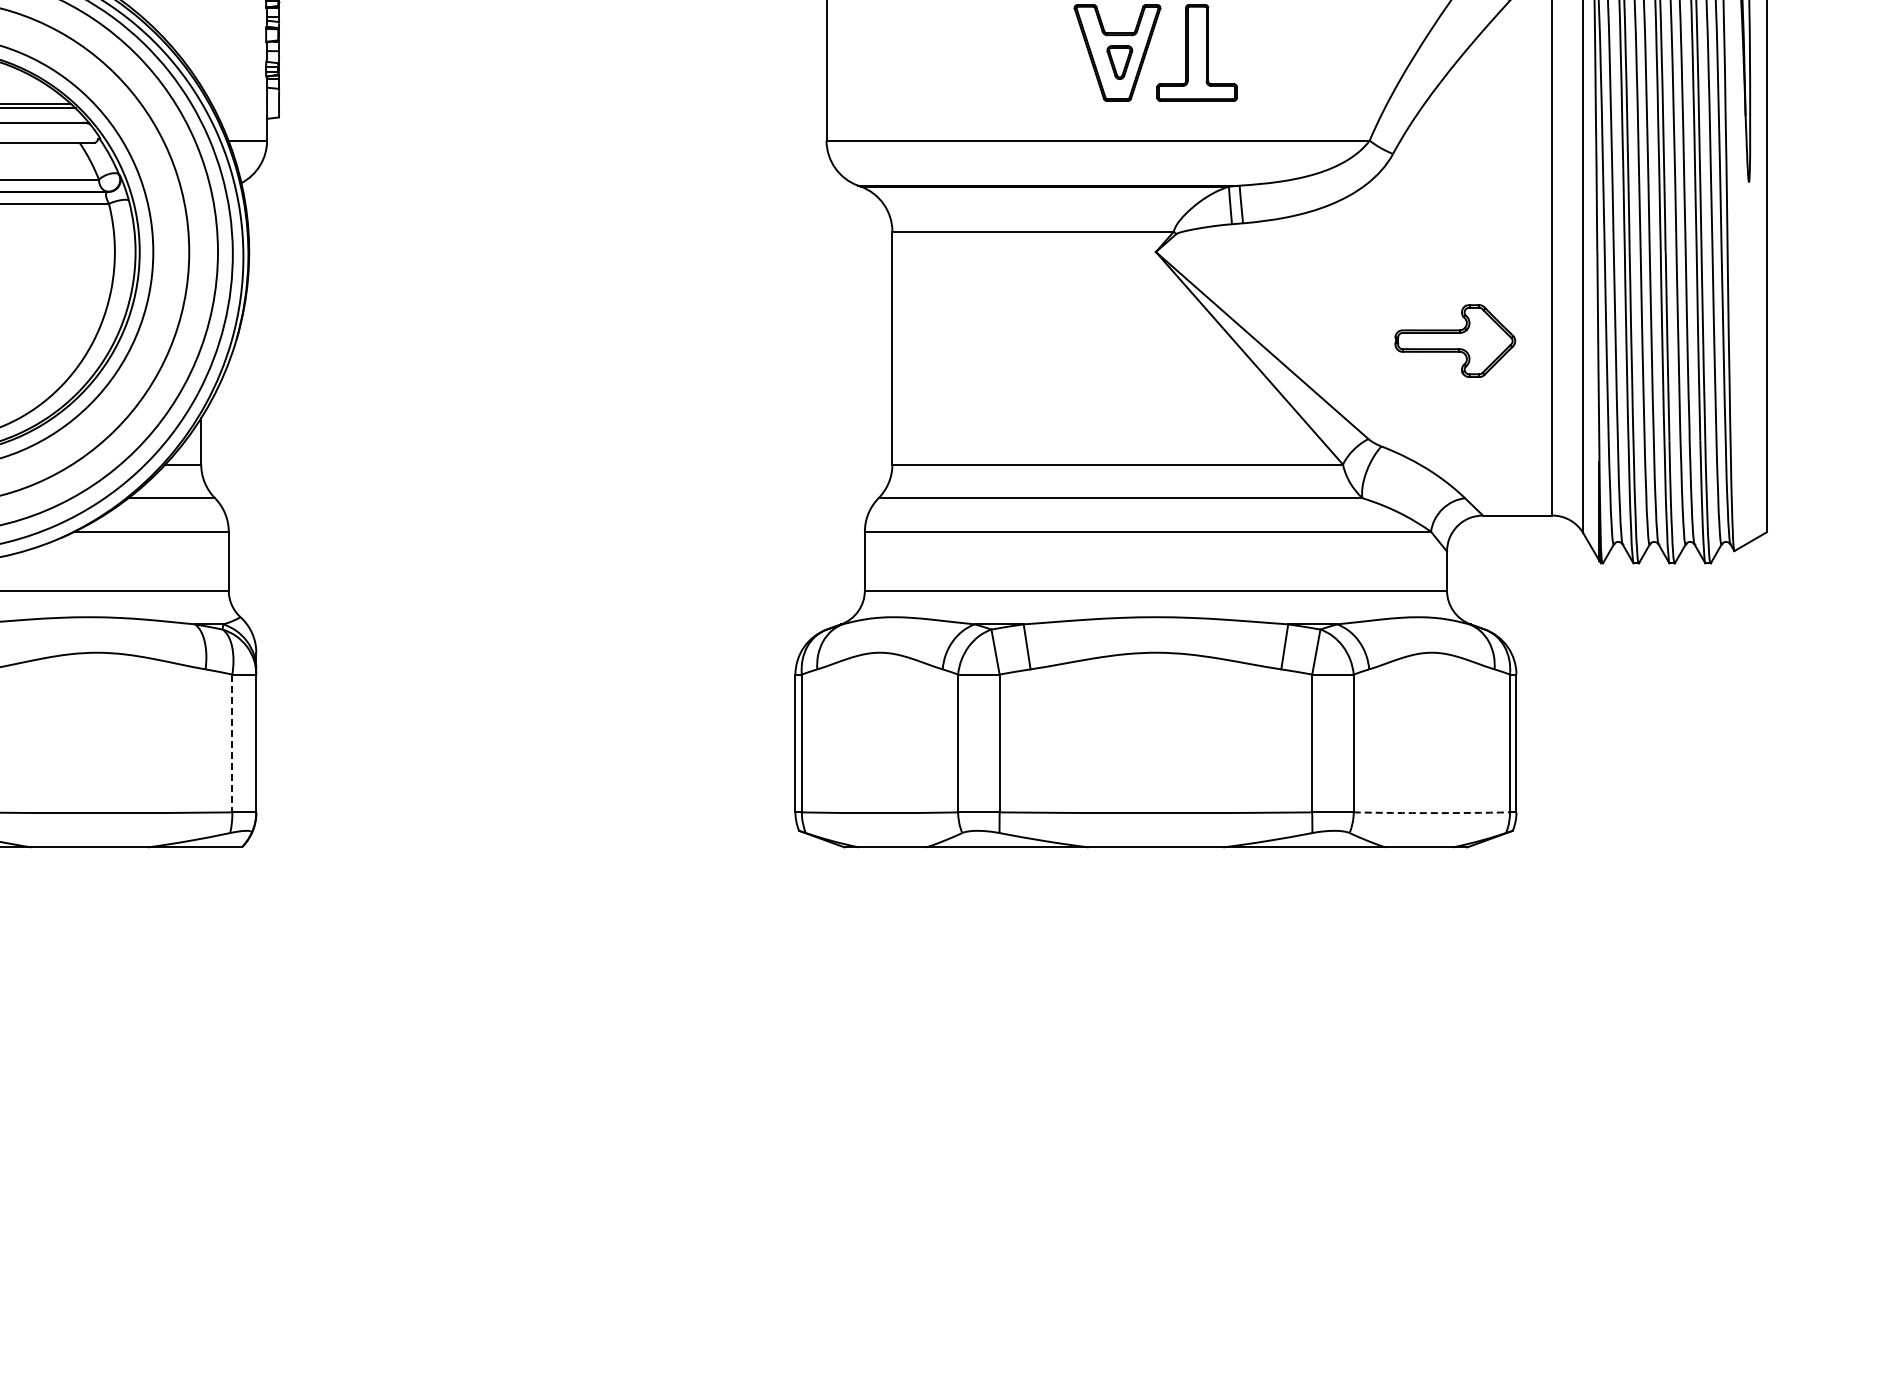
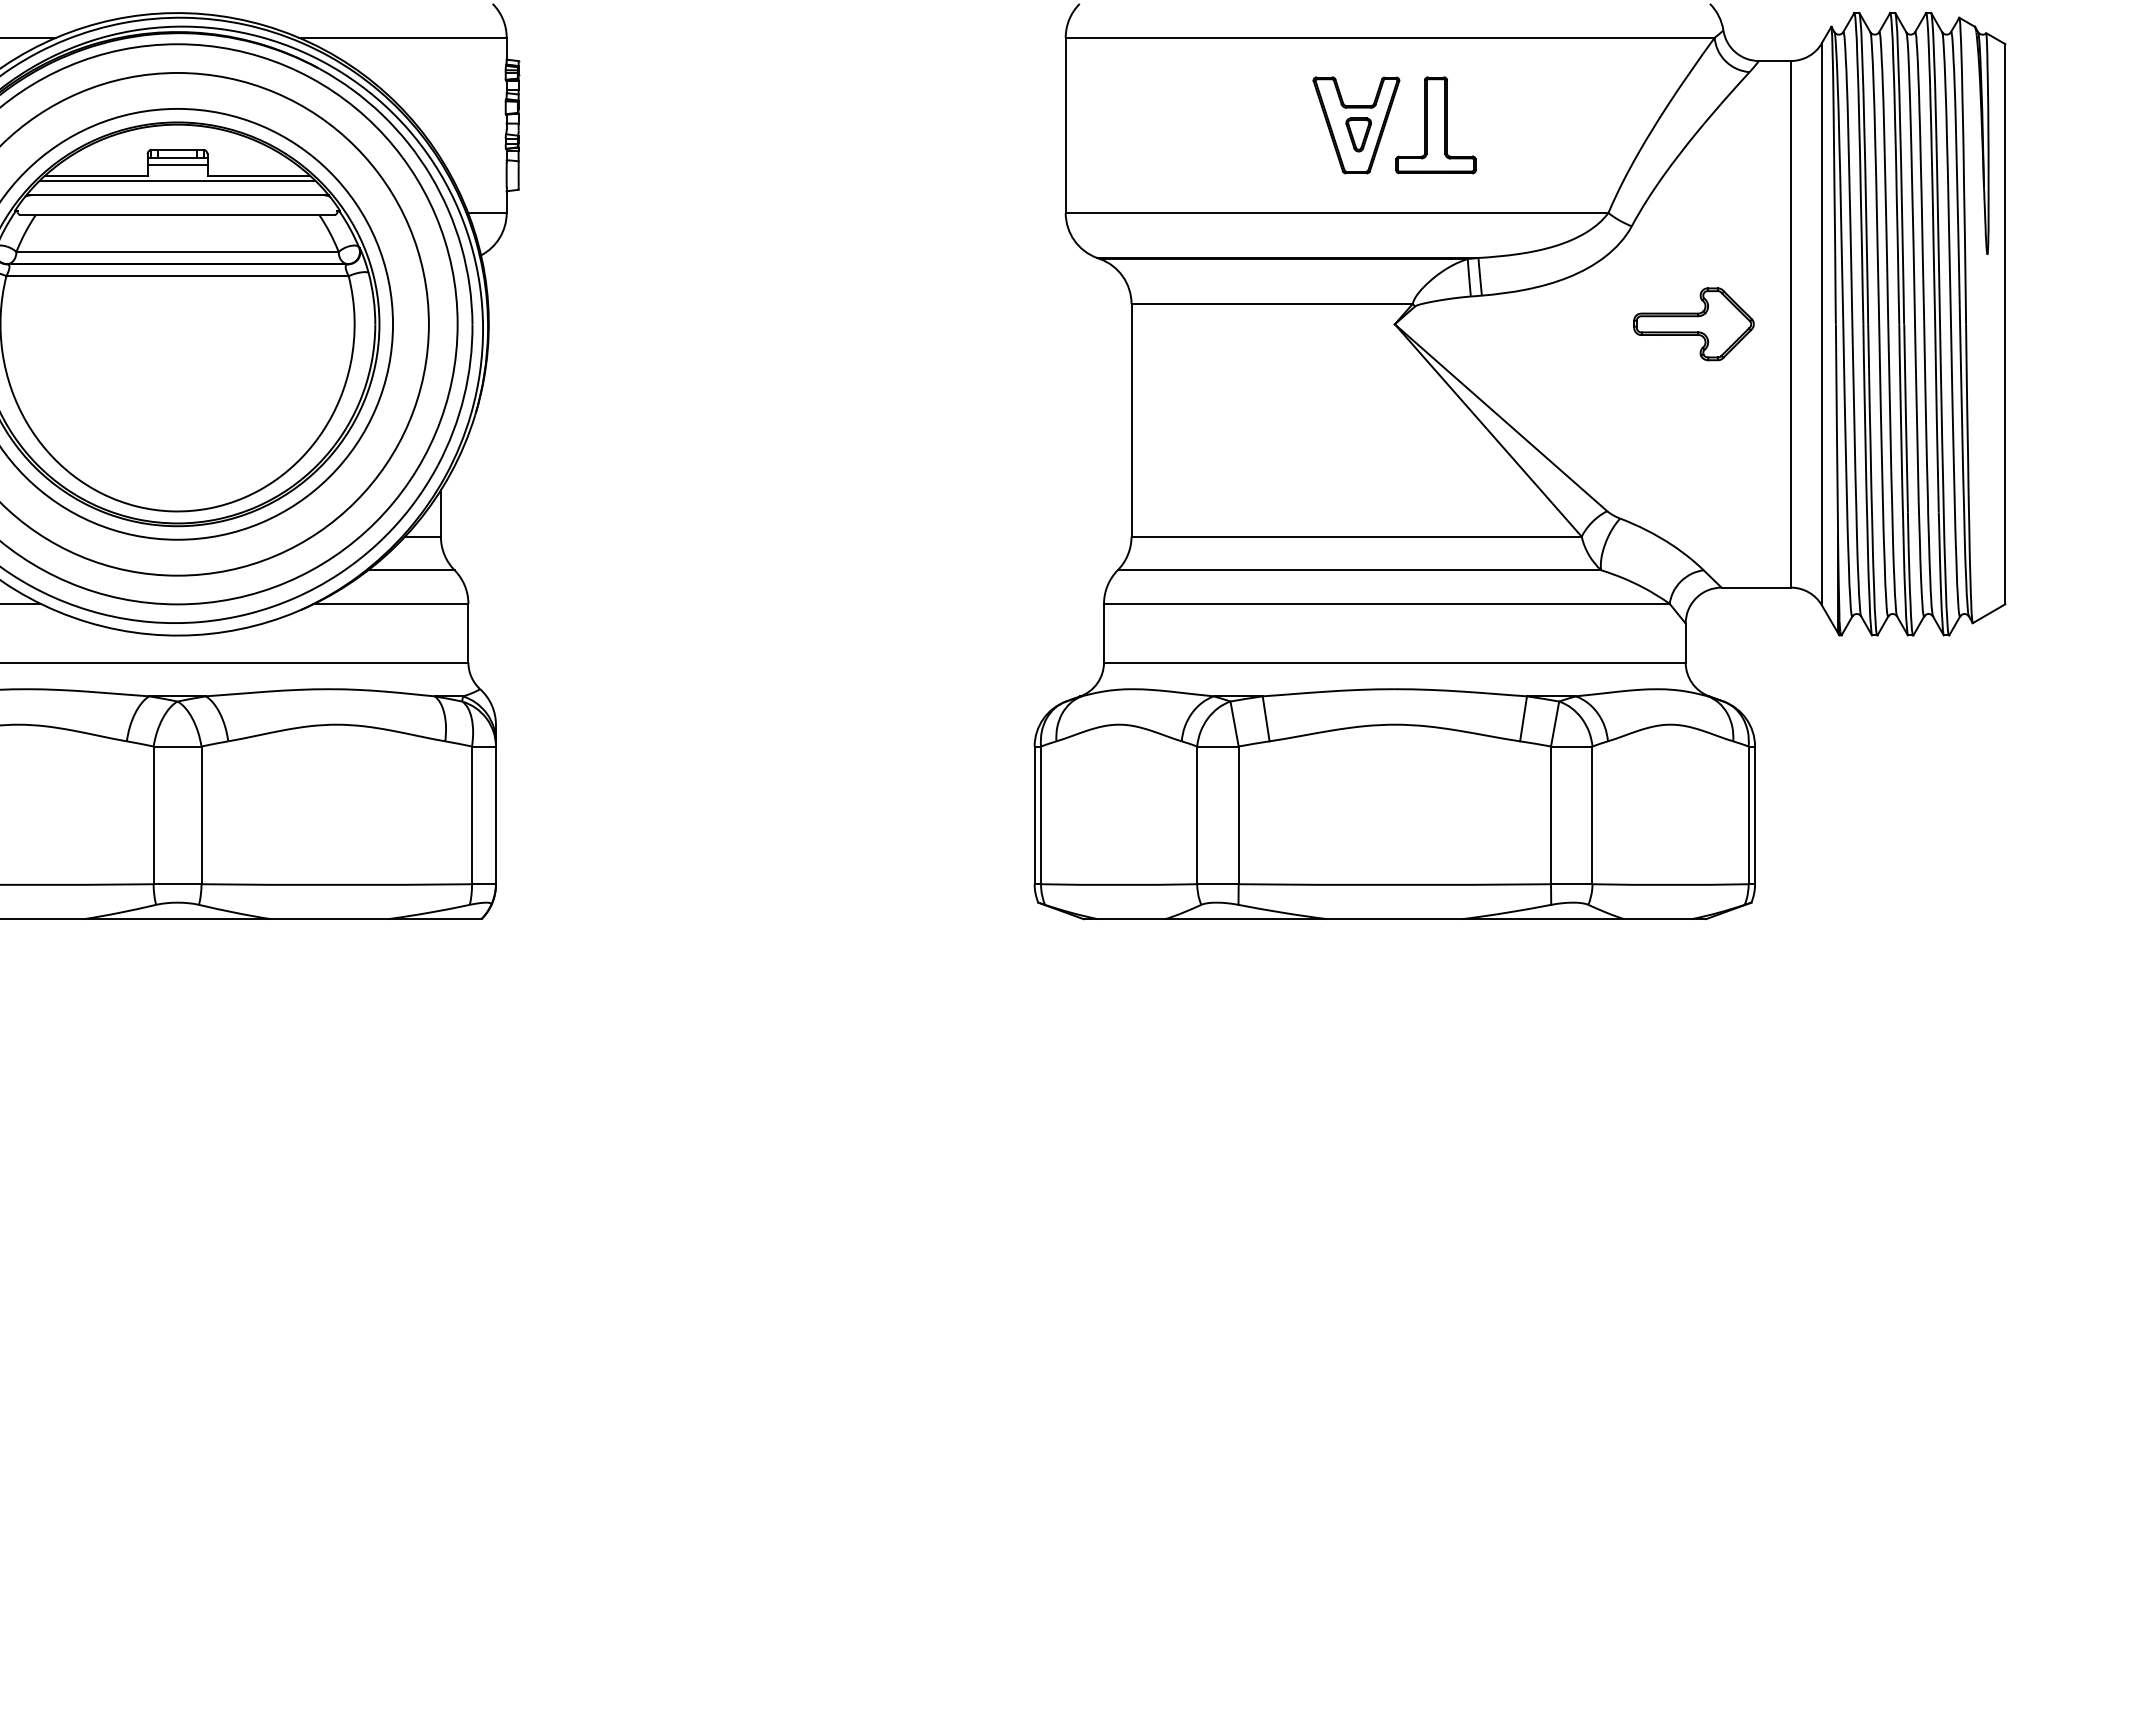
part: (1454, 341) -> (1693, 324), moved
line: (232, 743) -> (472, 815), dashed -> solid
arc: (1431, 812) -> (1670, 884), dashed -> solid

